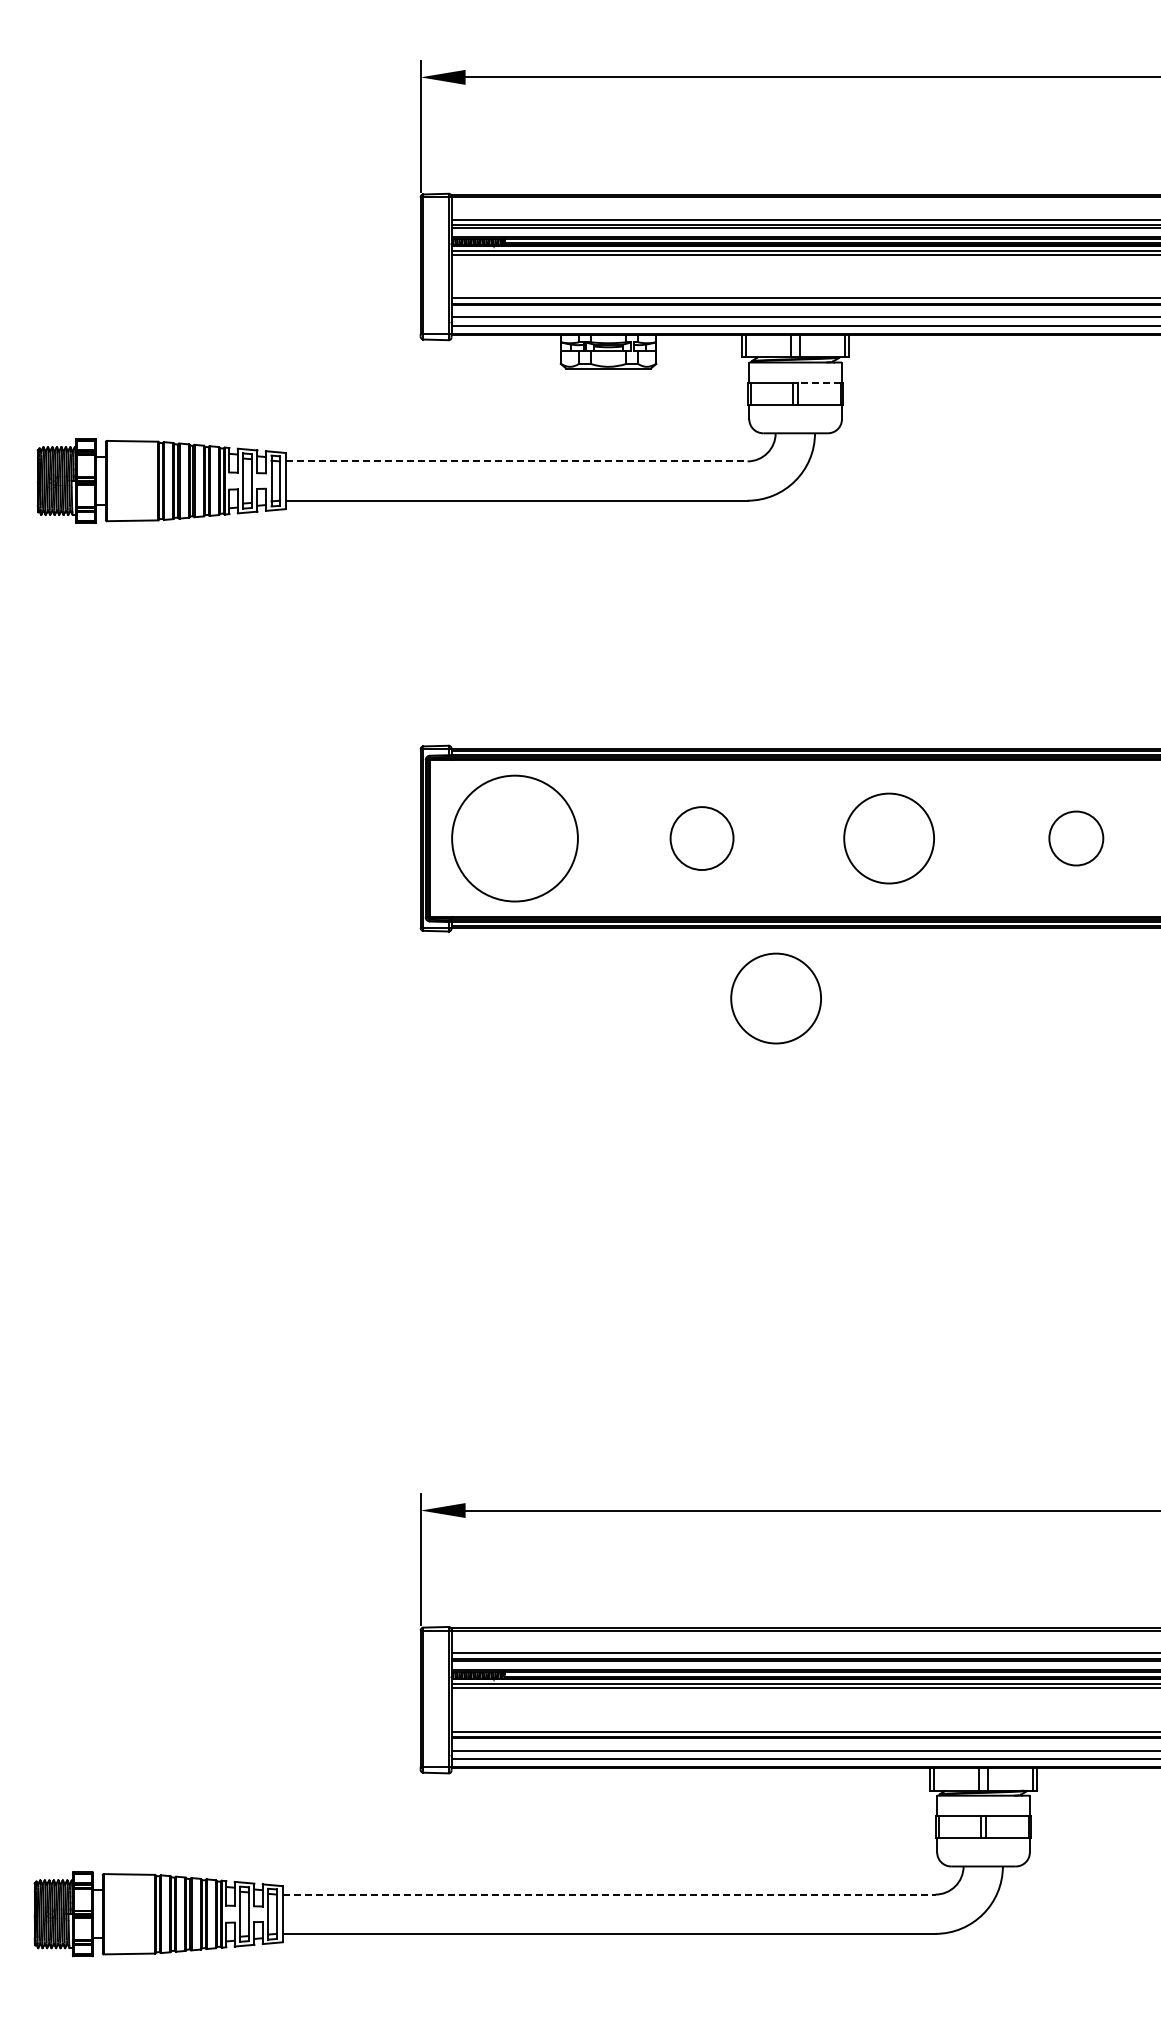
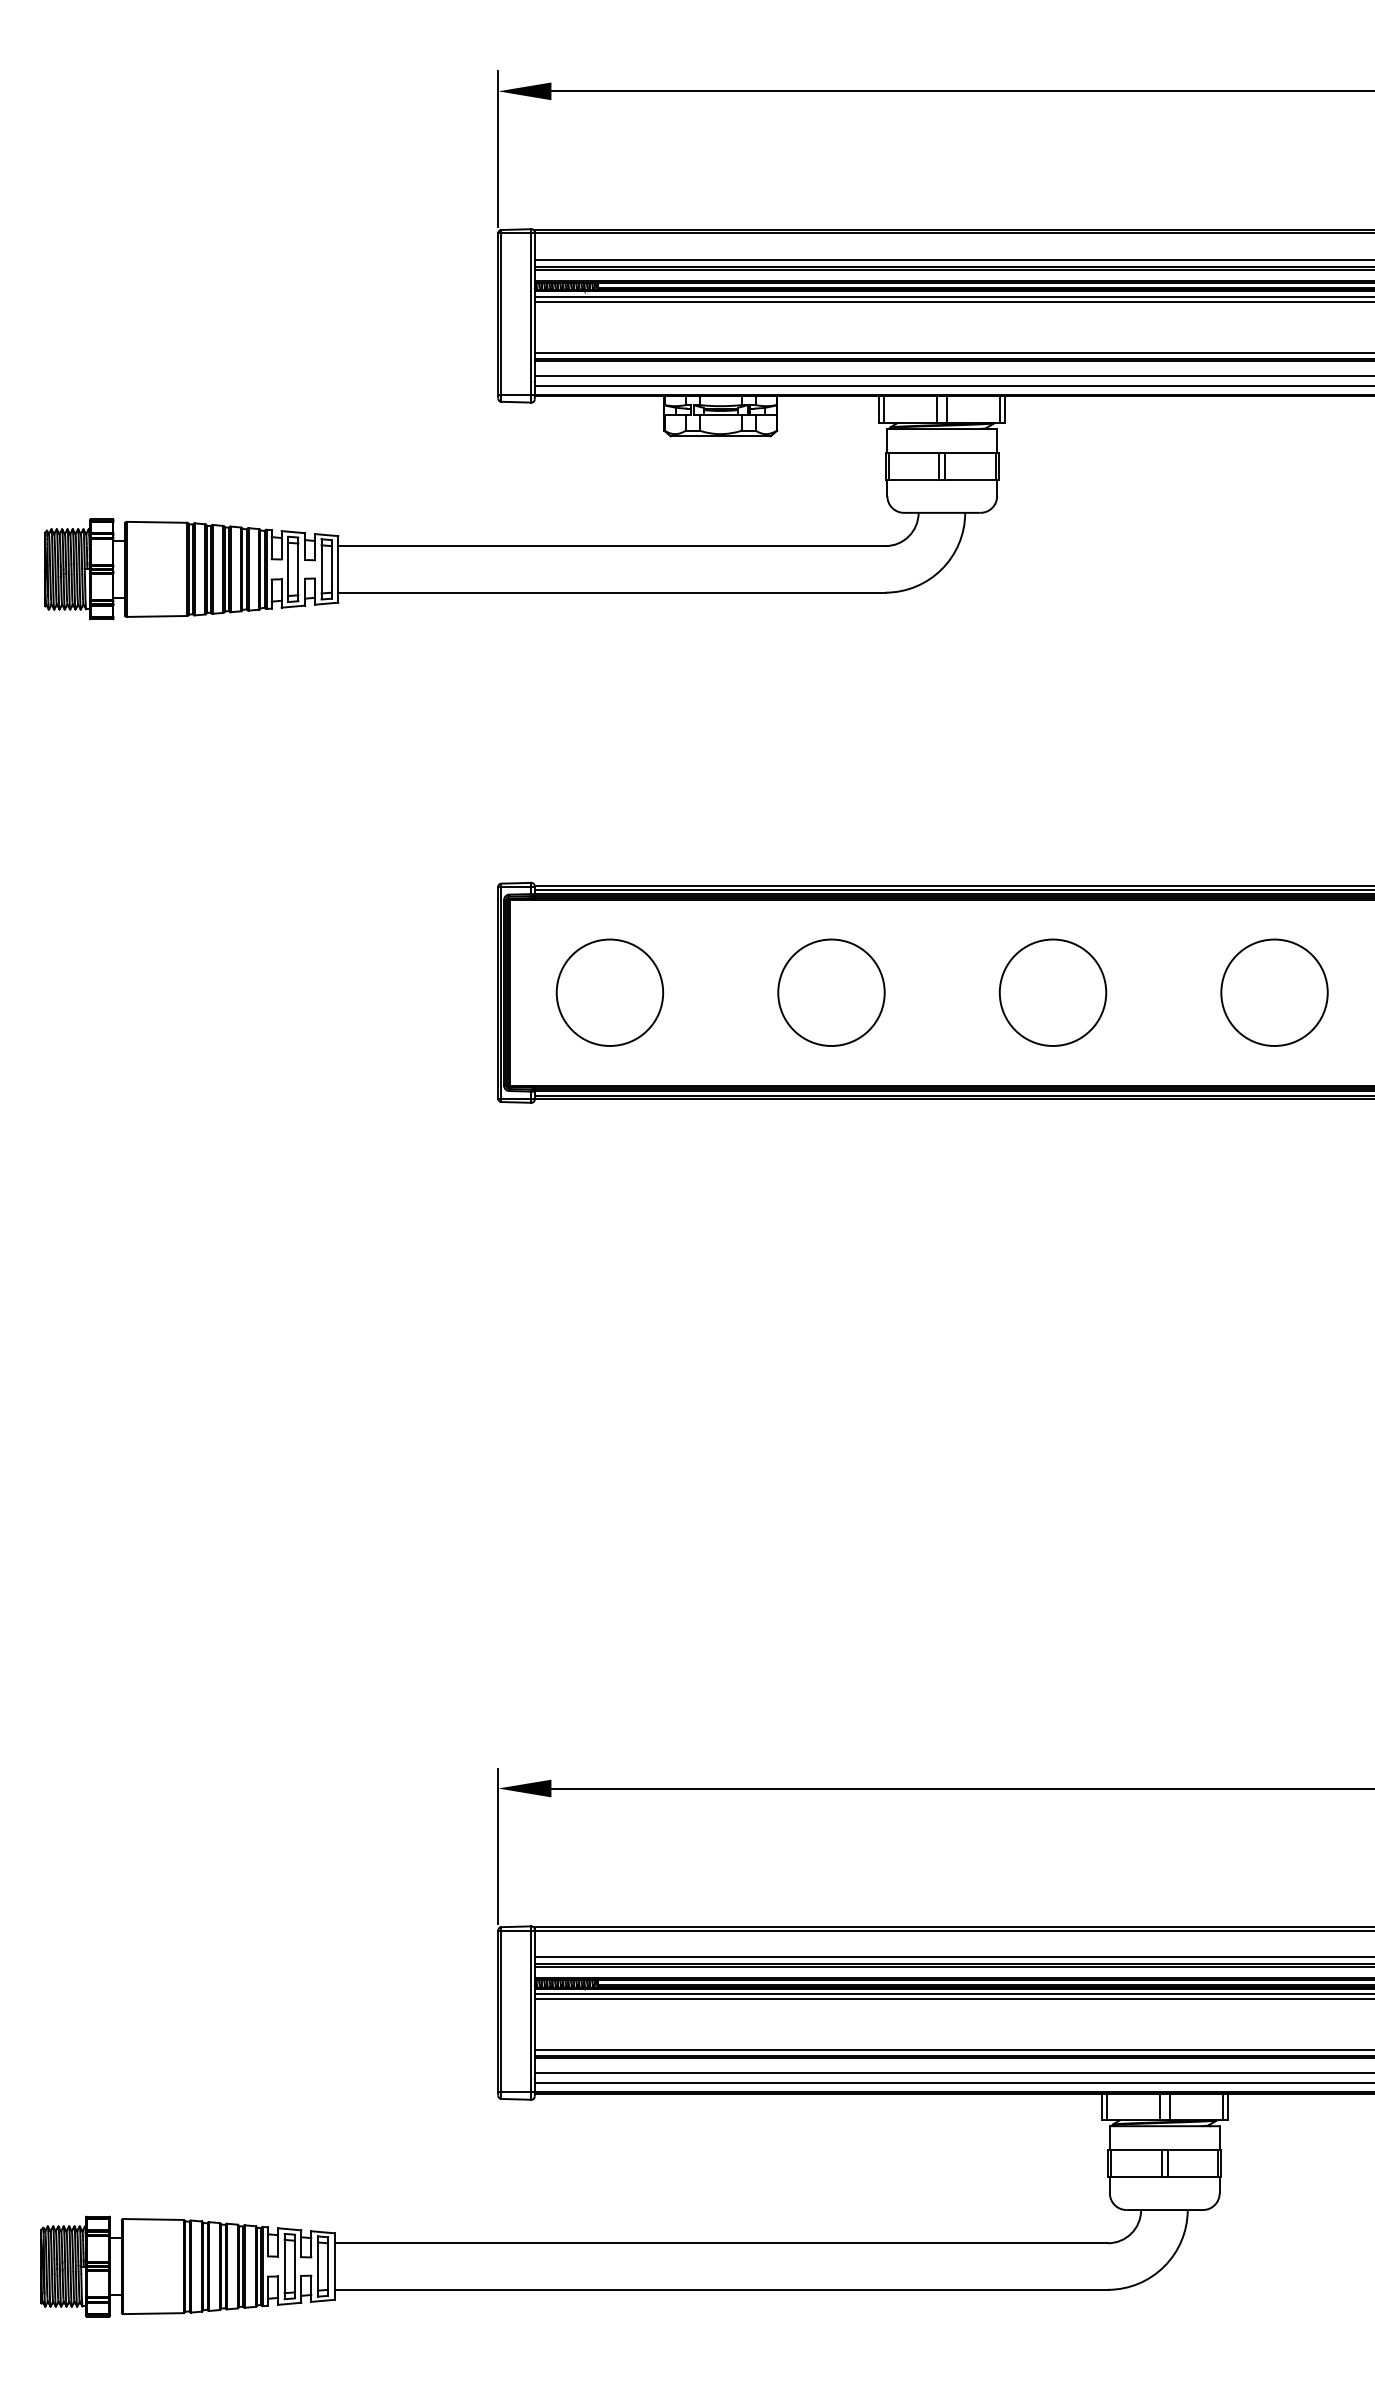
line: (819, 382) -> (970, 452), dashed -> solid
line: (517, 461) -> (612, 546), dashed -> solid
circle: (514, 838) -> (609, 992), size x0.71
circle: (701, 838) -> (830, 992), size x1.43
circle: (1076, 838) -> (1274, 992), size x1.67
circle: (775, 998) -> (918, 1182), removed
line: (609, 1894) -> (721, 2243), dashed -> solid

